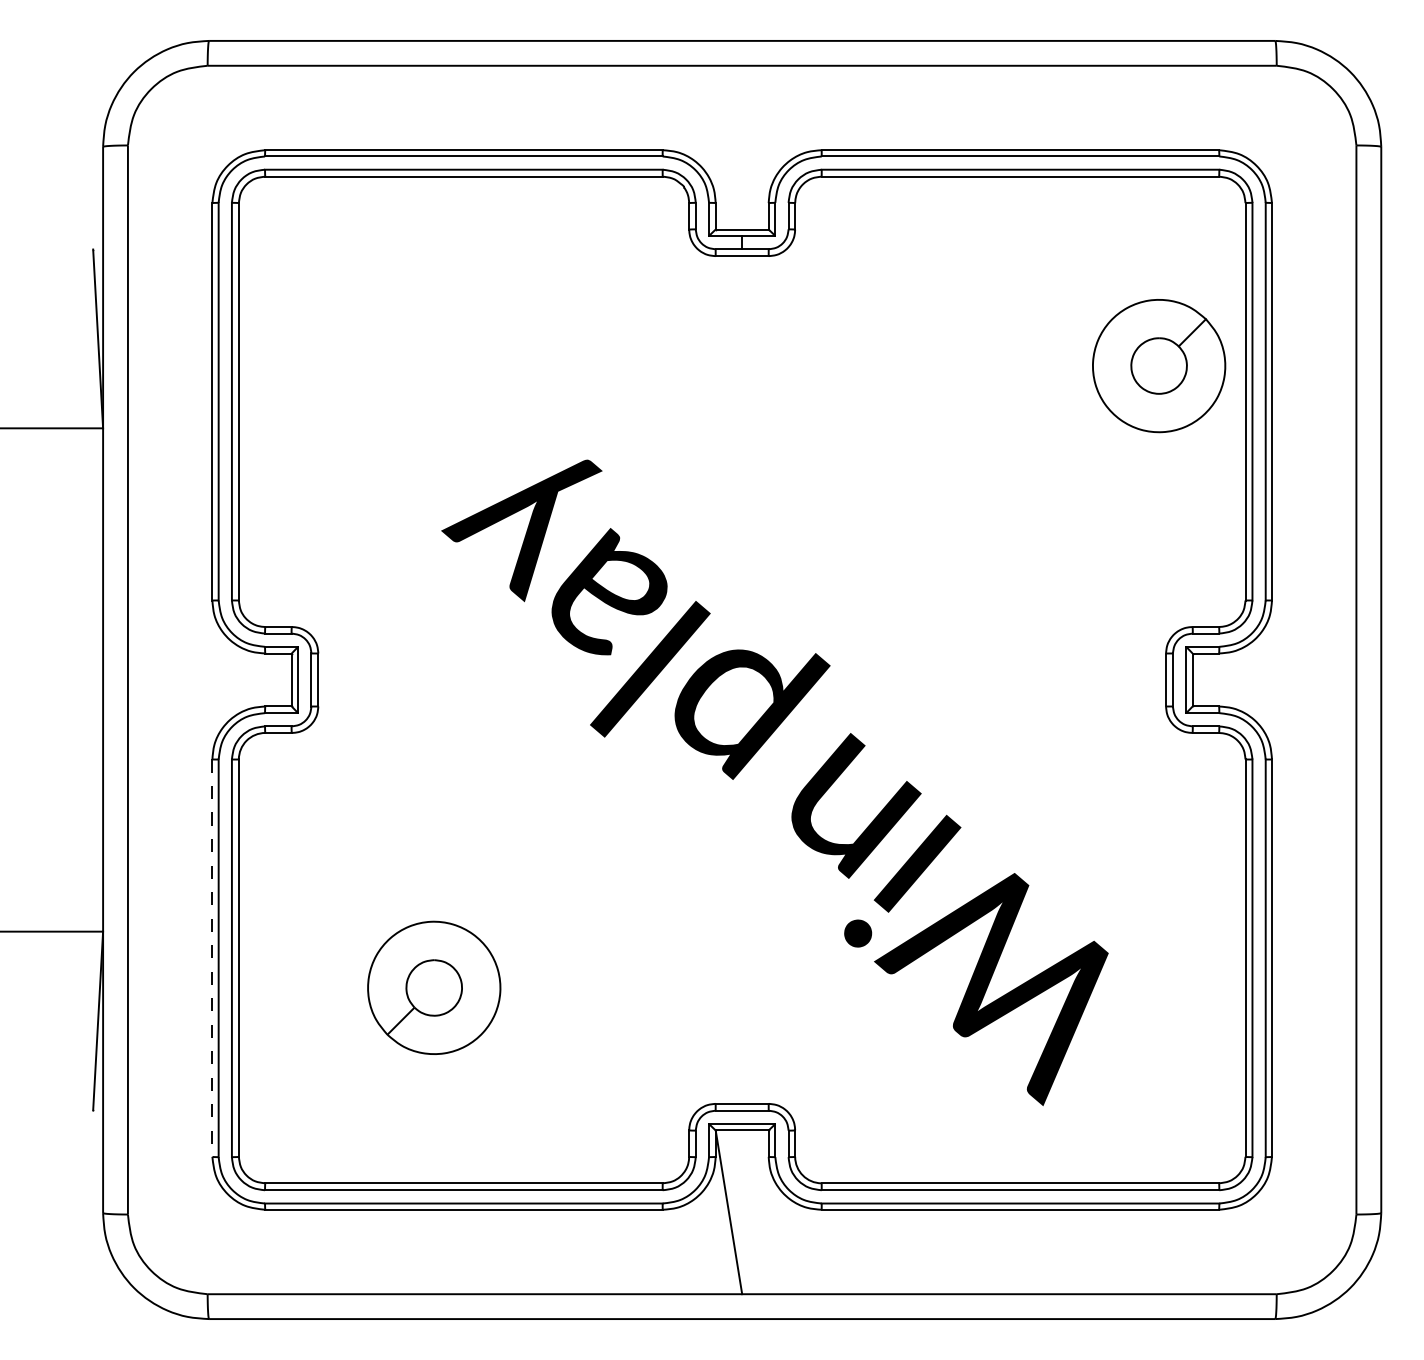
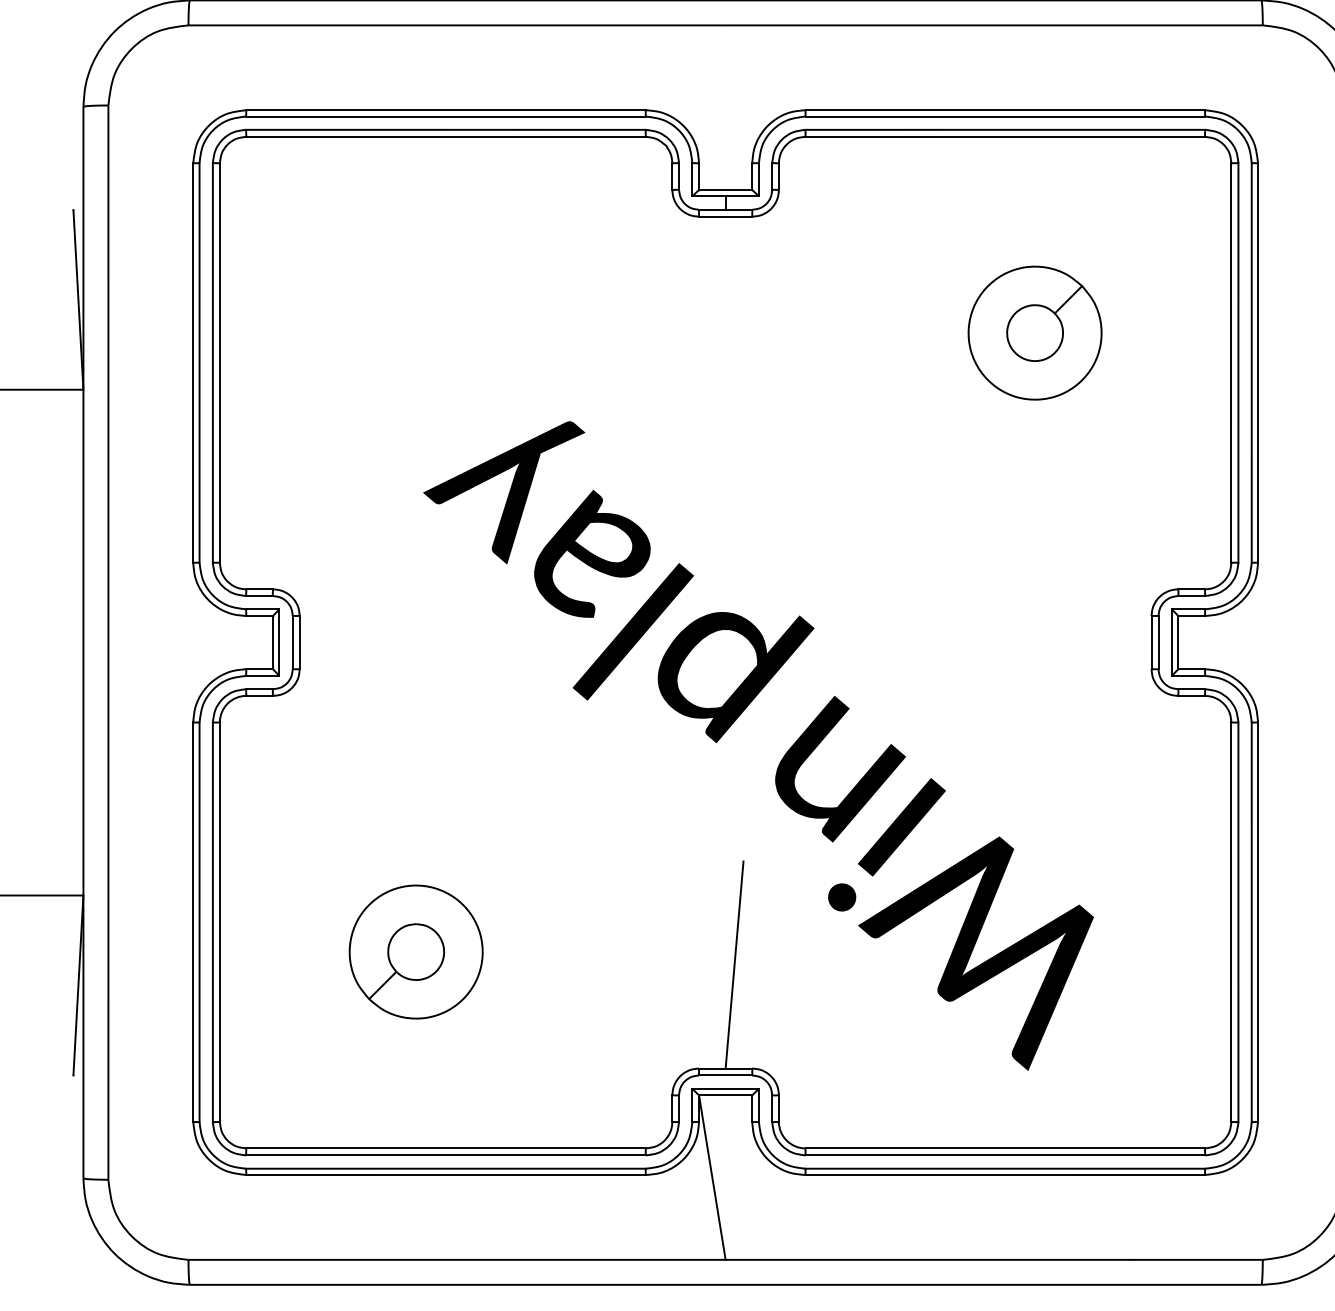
part: (1159, 366) -> (1035, 333), moved
line: (212, 958) -> (193, 922), dashed -> solid
line: (750, 1000) -> (733, 964), added

